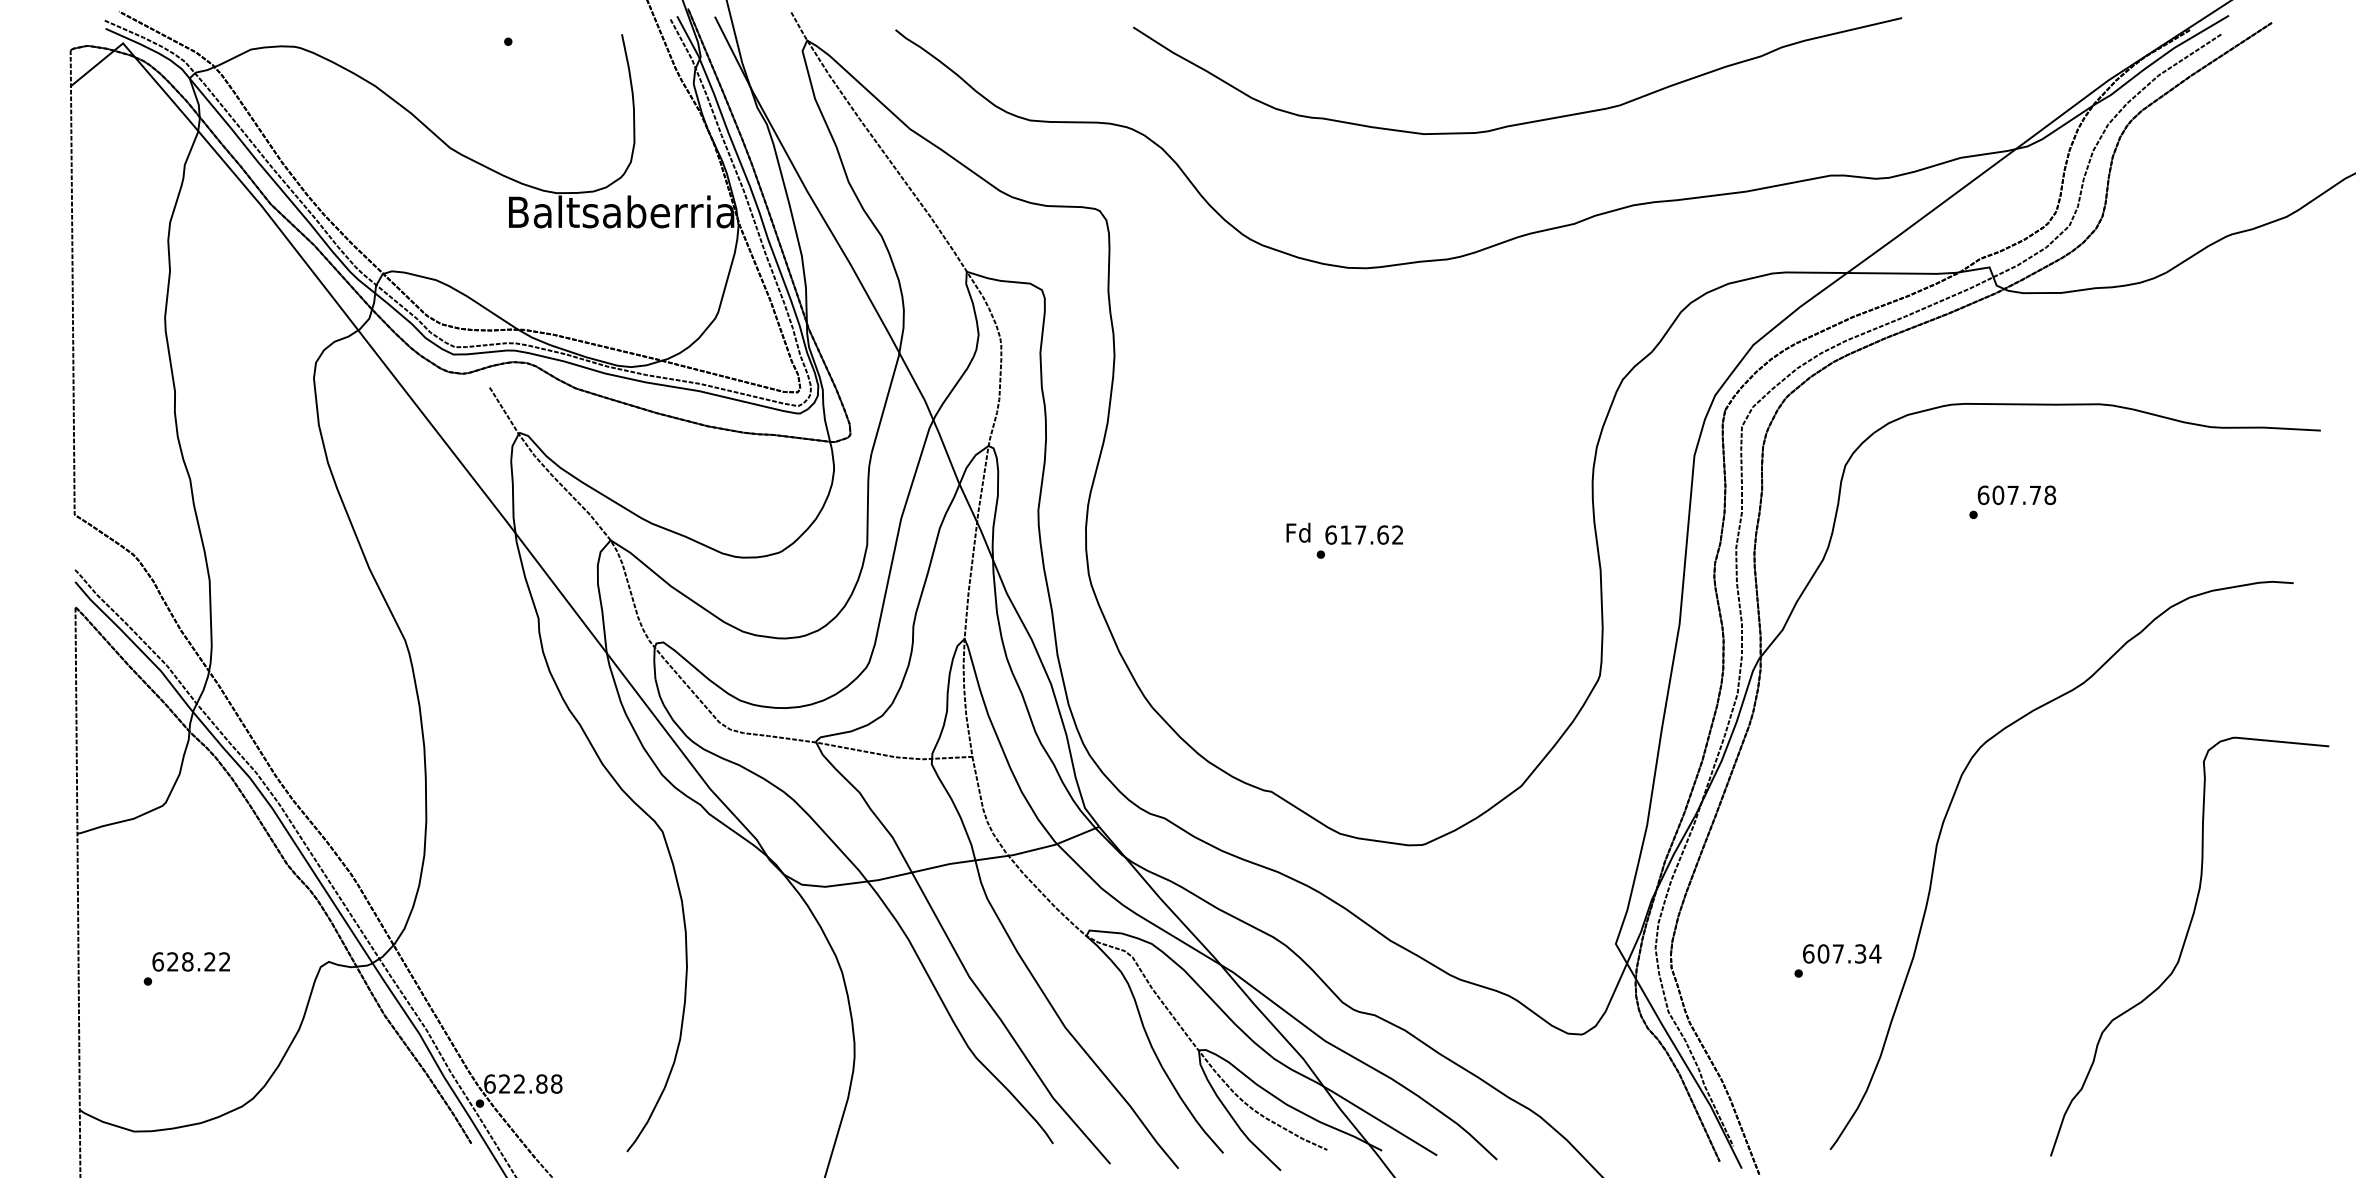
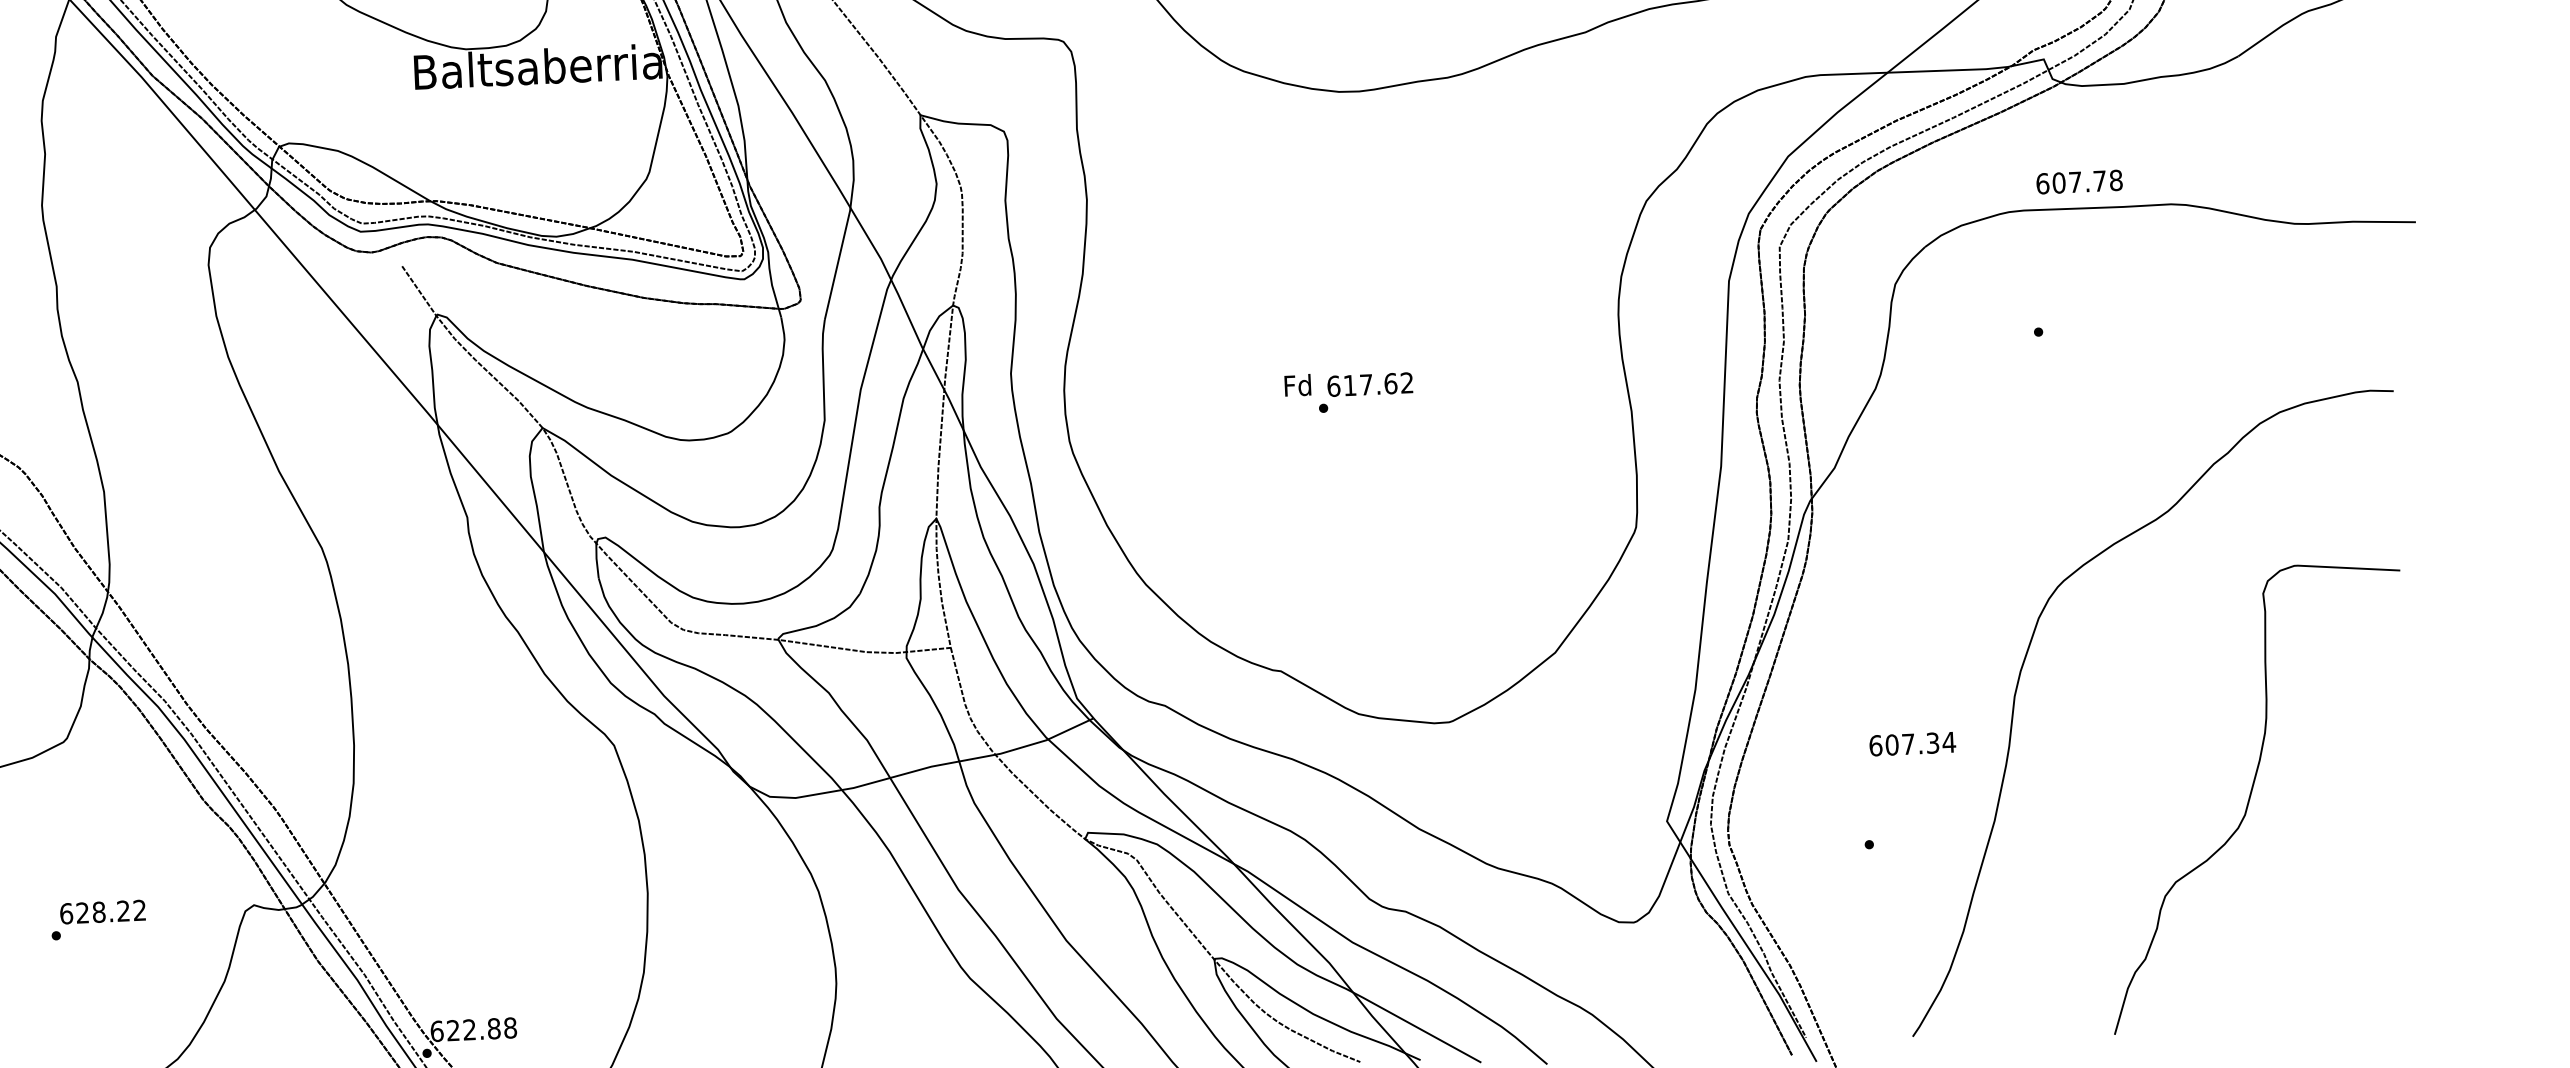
text: (2016, 495) -> (2079, 182), moved
curve: (2185, 943) -> (2252, 794), moved
text: (1842, 953) -> (1912, 743), moved

